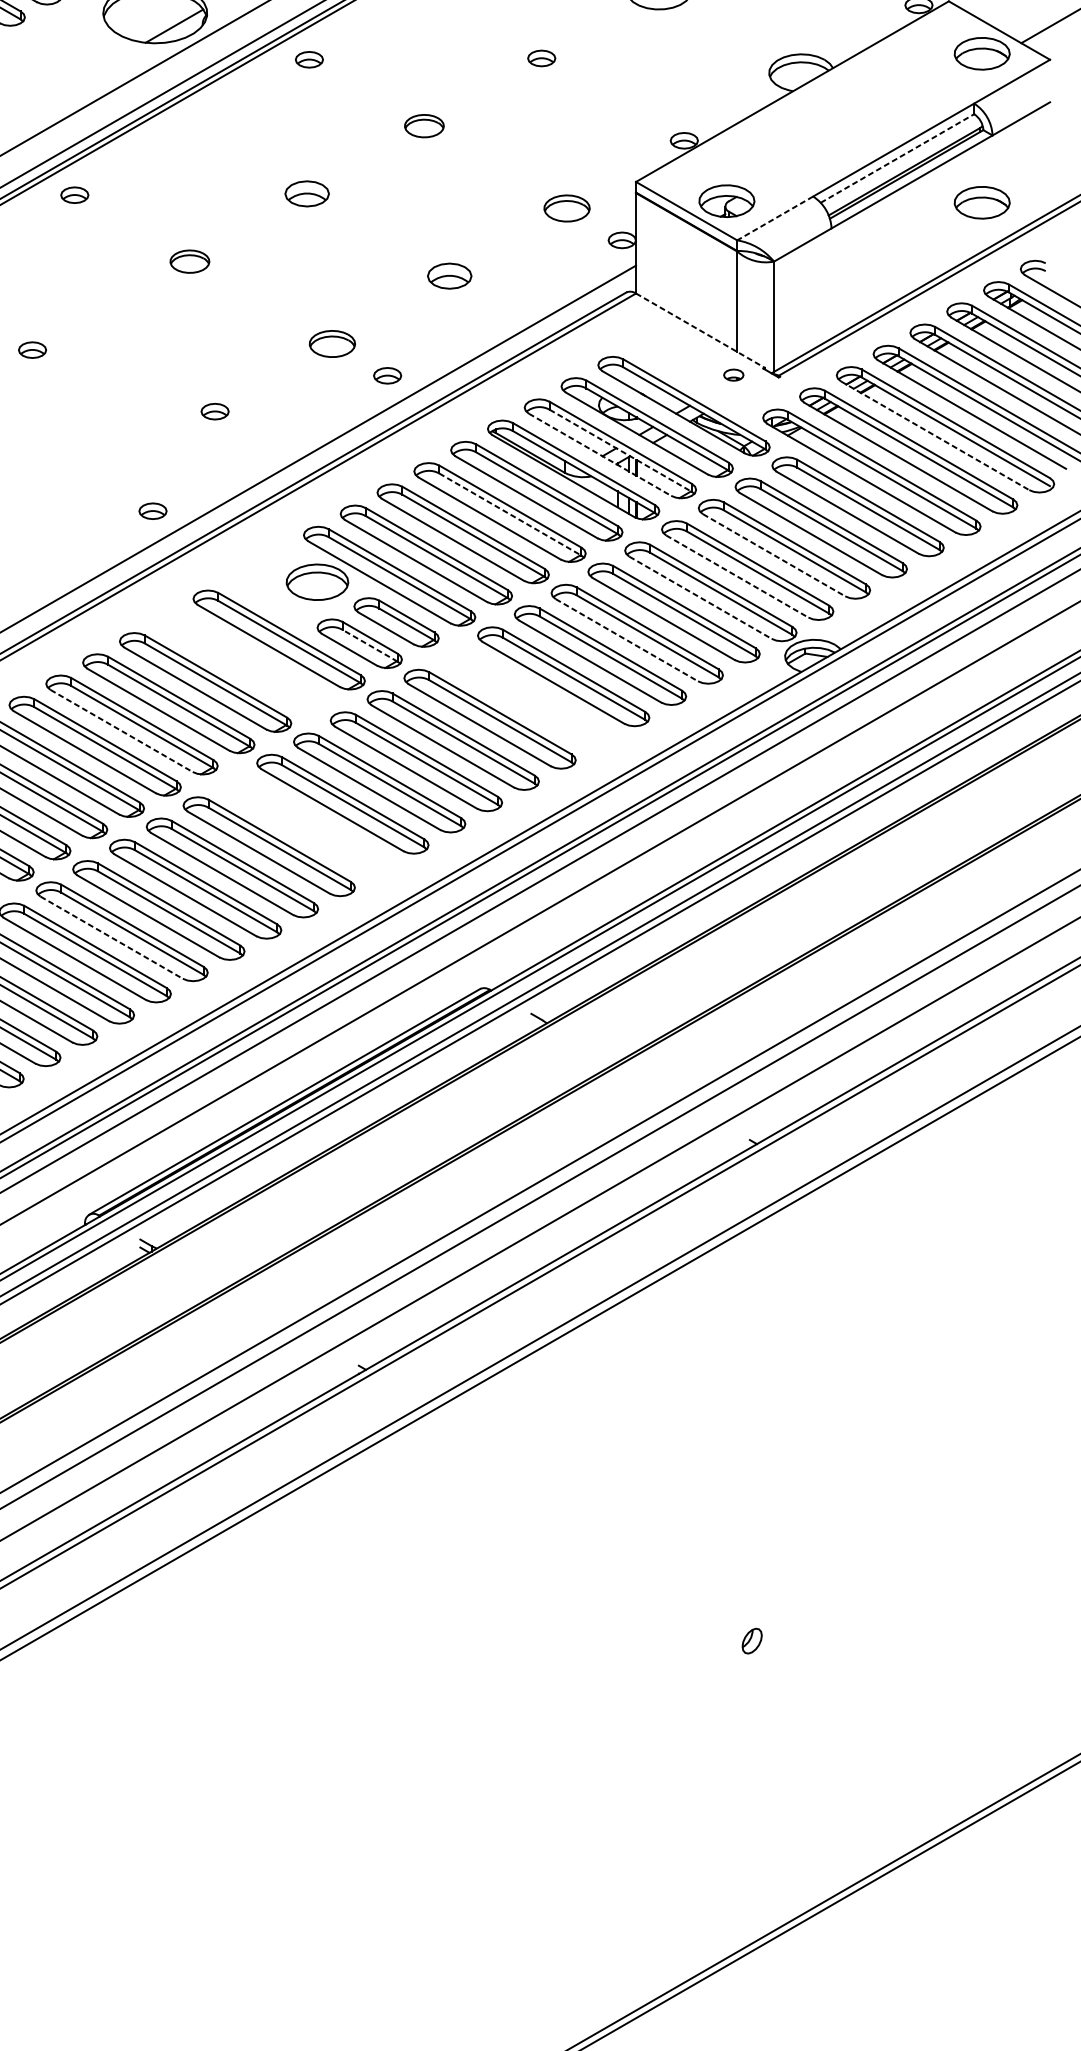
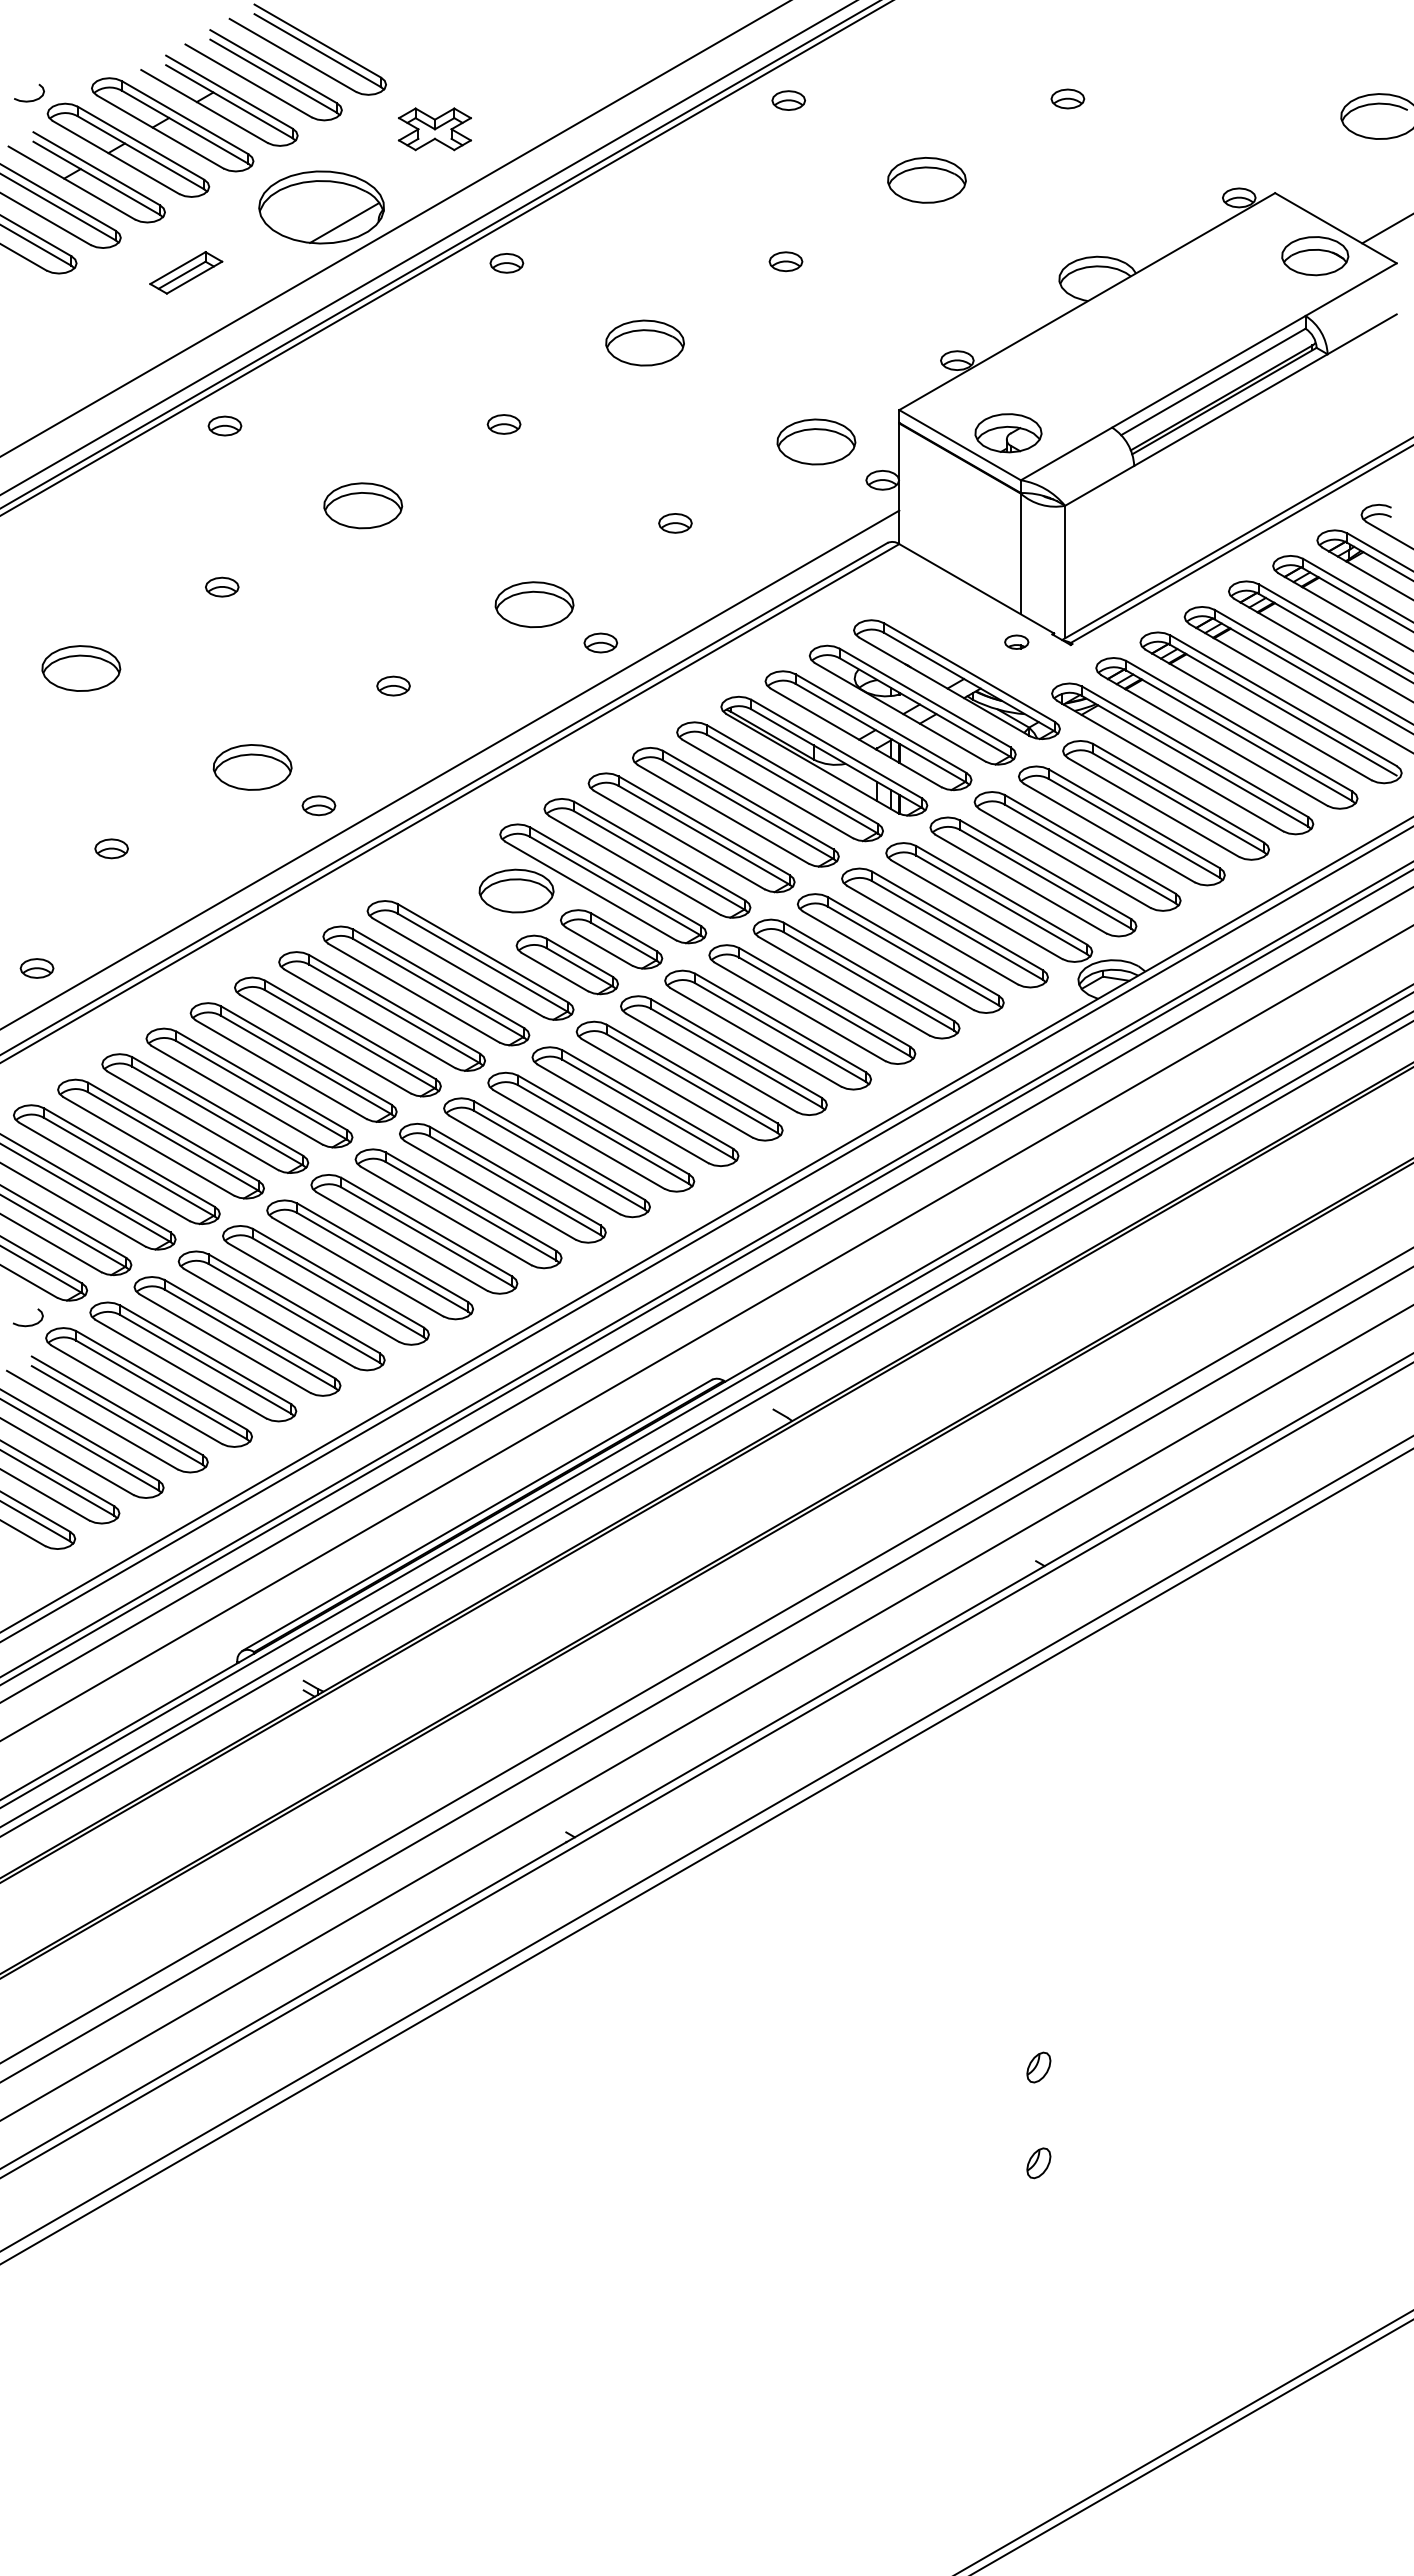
part: (42, 67) -> (186, 272), added
part: (423, 125) -> (644, 342), size x1.67
line: (897, 158) -> (1213, 381), dashed -> solid
part: (306, 193) -> (503, 424), size x0.62
part: (982, 203) -> (1315, 435), removed
part: (567, 208) -> (816, 441), size x1.43
line: (775, 218) -> (1066, 453), dashed -> solid
part: (190, 261) -> (363, 505), size x1.67
part: (449, 276) -> (675, 523), size x0.62
line: (701, 331) -> (977, 589), dashed -> solid
part: (332, 343) -> (534, 604), size x1.43
part: (32, 349) -> (222, 586), moved
line: (935, 436) -> (1258, 715), dashed -> solid
line: (620, 451) -> (880, 733), dashed -> solid
line: (600, 454) -> (856, 737), dashed -> solid
part: (97, 479) -> (252, 767), added
line: (510, 514) -> (748, 809), dashed -> solid
line: (774, 555) -> (1065, 858), dashed -> solid
line: (737, 576) -> (1021, 884), dashed -> solid
line: (700, 597) -> (976, 909), dashed -> solid
line: (627, 640) -> (888, 960), dashed -> solid
line: (369, 645) -> (579, 967), dashed -> solid
part: (242, 660) -> (426, 985), added
part: (526, 697) -> (767, 1029), added
line: (121, 730) -> (281, 1069), dashed -> solid
part: (305, 825) -> (502, 1183), added
line: (111, 938) -> (269, 1318), dashed -> solid
part: (751, 1561) -> (1038, 2067), added

